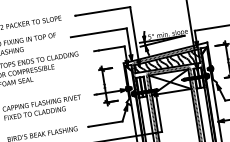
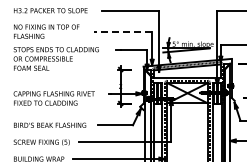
line: (98, 32) -> (122, 31), solid -> dashed
hatch: (166, 61) -> (187, 71), removed

